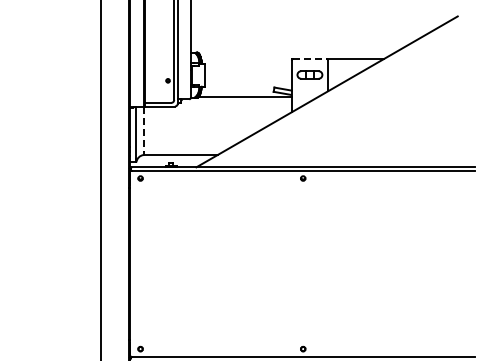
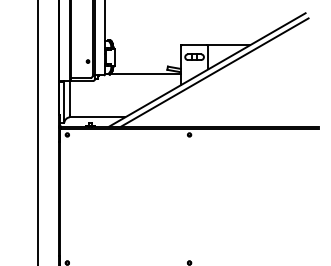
line: (309, 58) -> (194, 44), dashed -> solid
line: (336, 95) -> (214, 72), added
line: (143, 129) -> (69, 98), dashed -> solid

